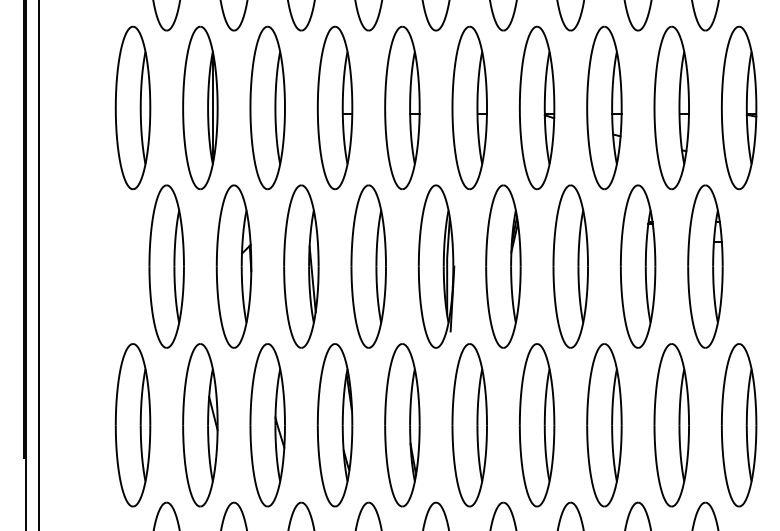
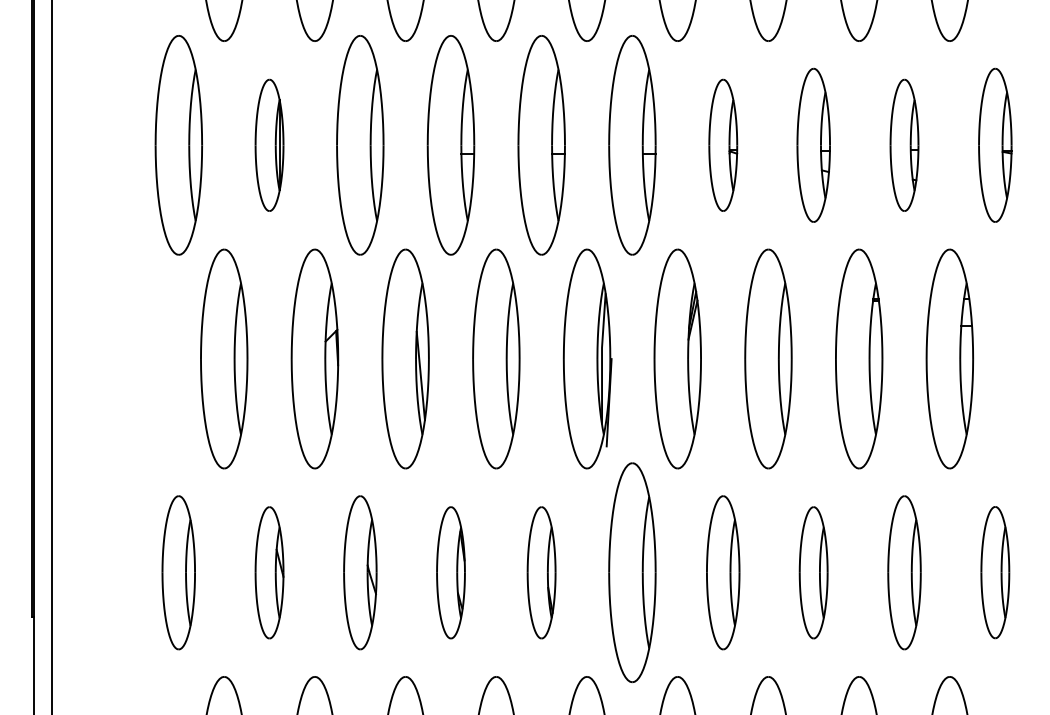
part: (200, 108) -> (269, 145), size x0.6
part: (537, 108) -> (723, 145), size x0.6
part: (604, 108) -> (813, 145), size x0.7
part: (671, 108) -> (904, 145), size x0.6
part: (739, 108) -> (995, 145), size x0.7
part: (132, 425) -> (178, 572), size x0.7
part: (200, 425) -> (269, 572), size x0.6
part: (267, 425) -> (360, 572), size x0.7
part: (334, 425) -> (450, 572), size x0.6
part: (402, 425) -> (541, 572), size x0.6
part: (537, 425) -> (723, 572), size x0.7
part: (604, 425) -> (813, 572), size x0.6
part: (671, 425) -> (904, 572), size x0.7
part: (739, 425) -> (995, 572), size x0.6

